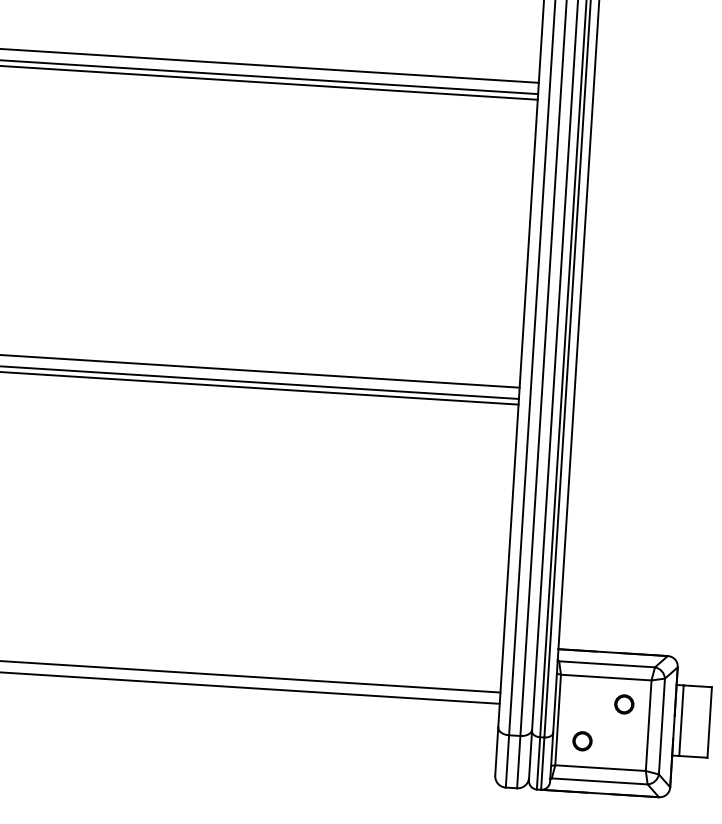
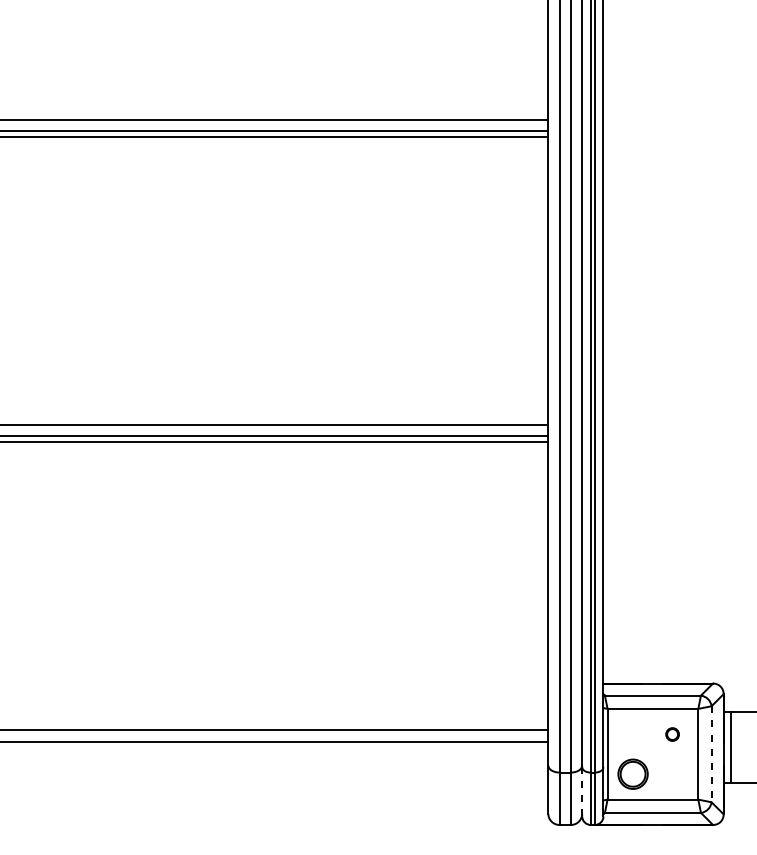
circle: (624, 704) -> (672, 734), size x0.7
line: (661, 726) -> (711, 754), solid -> dashed
part: (582, 740) -> (633, 773), size x1.6
line: (530, 755) -> (582, 791), solid -> dashed

